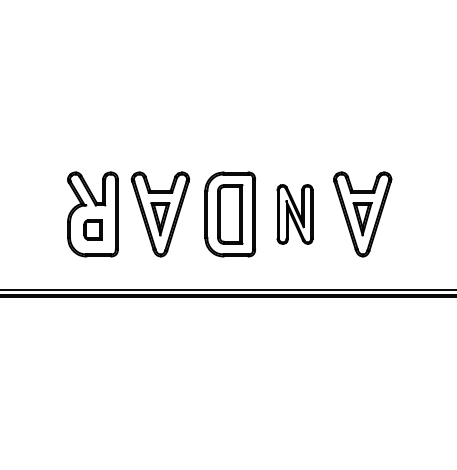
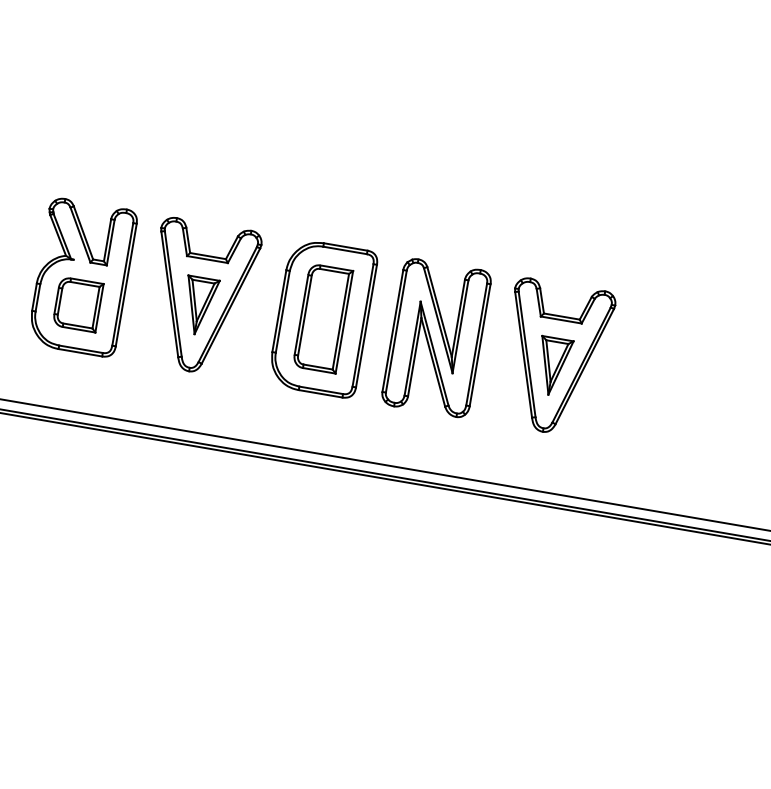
part: (294, 214) -> (435, 337), size x1.43
part: (92, 229) -> (77, 303), size x1.43

